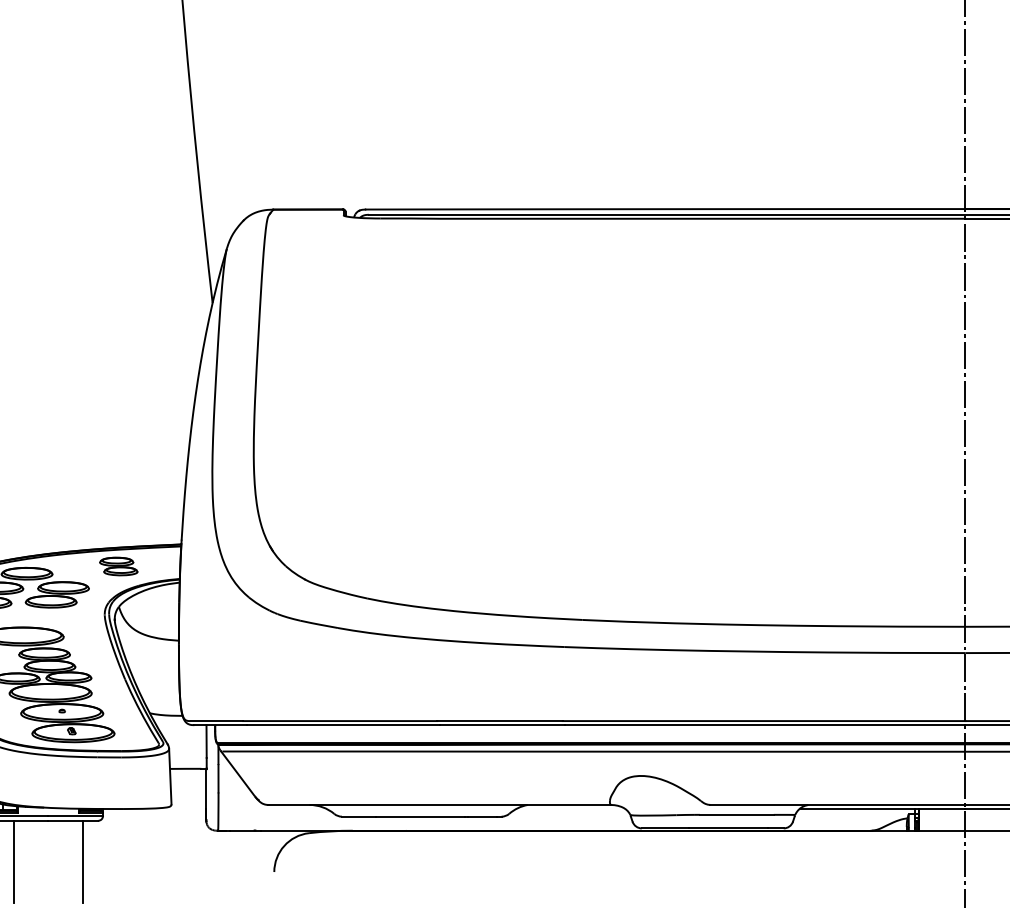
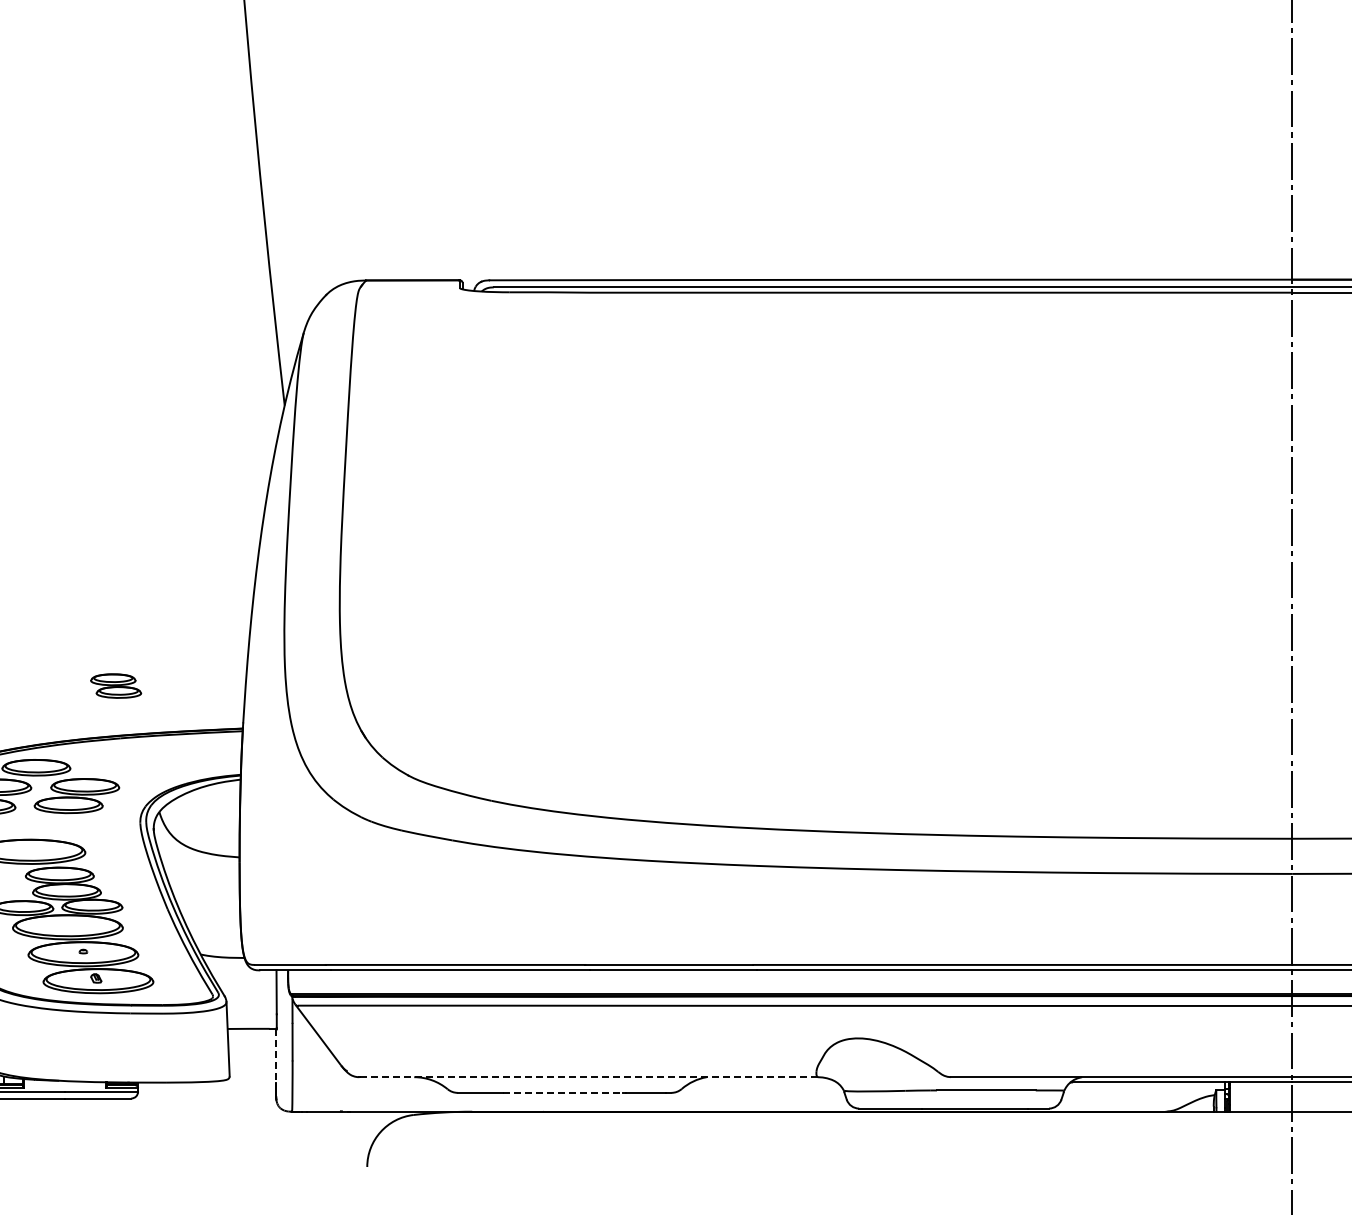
part: (119, 566) -> (116, 685), moved
line: (206, 789) -> (276, 1056), solid -> dashed
line: (440, 805) -> (589, 1077), solid -> dashed
line: (420, 816) -> (563, 1092), solid -> dashed
line: (14, 861) -> (19, 1152), removed
line: (82, 861) -> (110, 1152), removed

